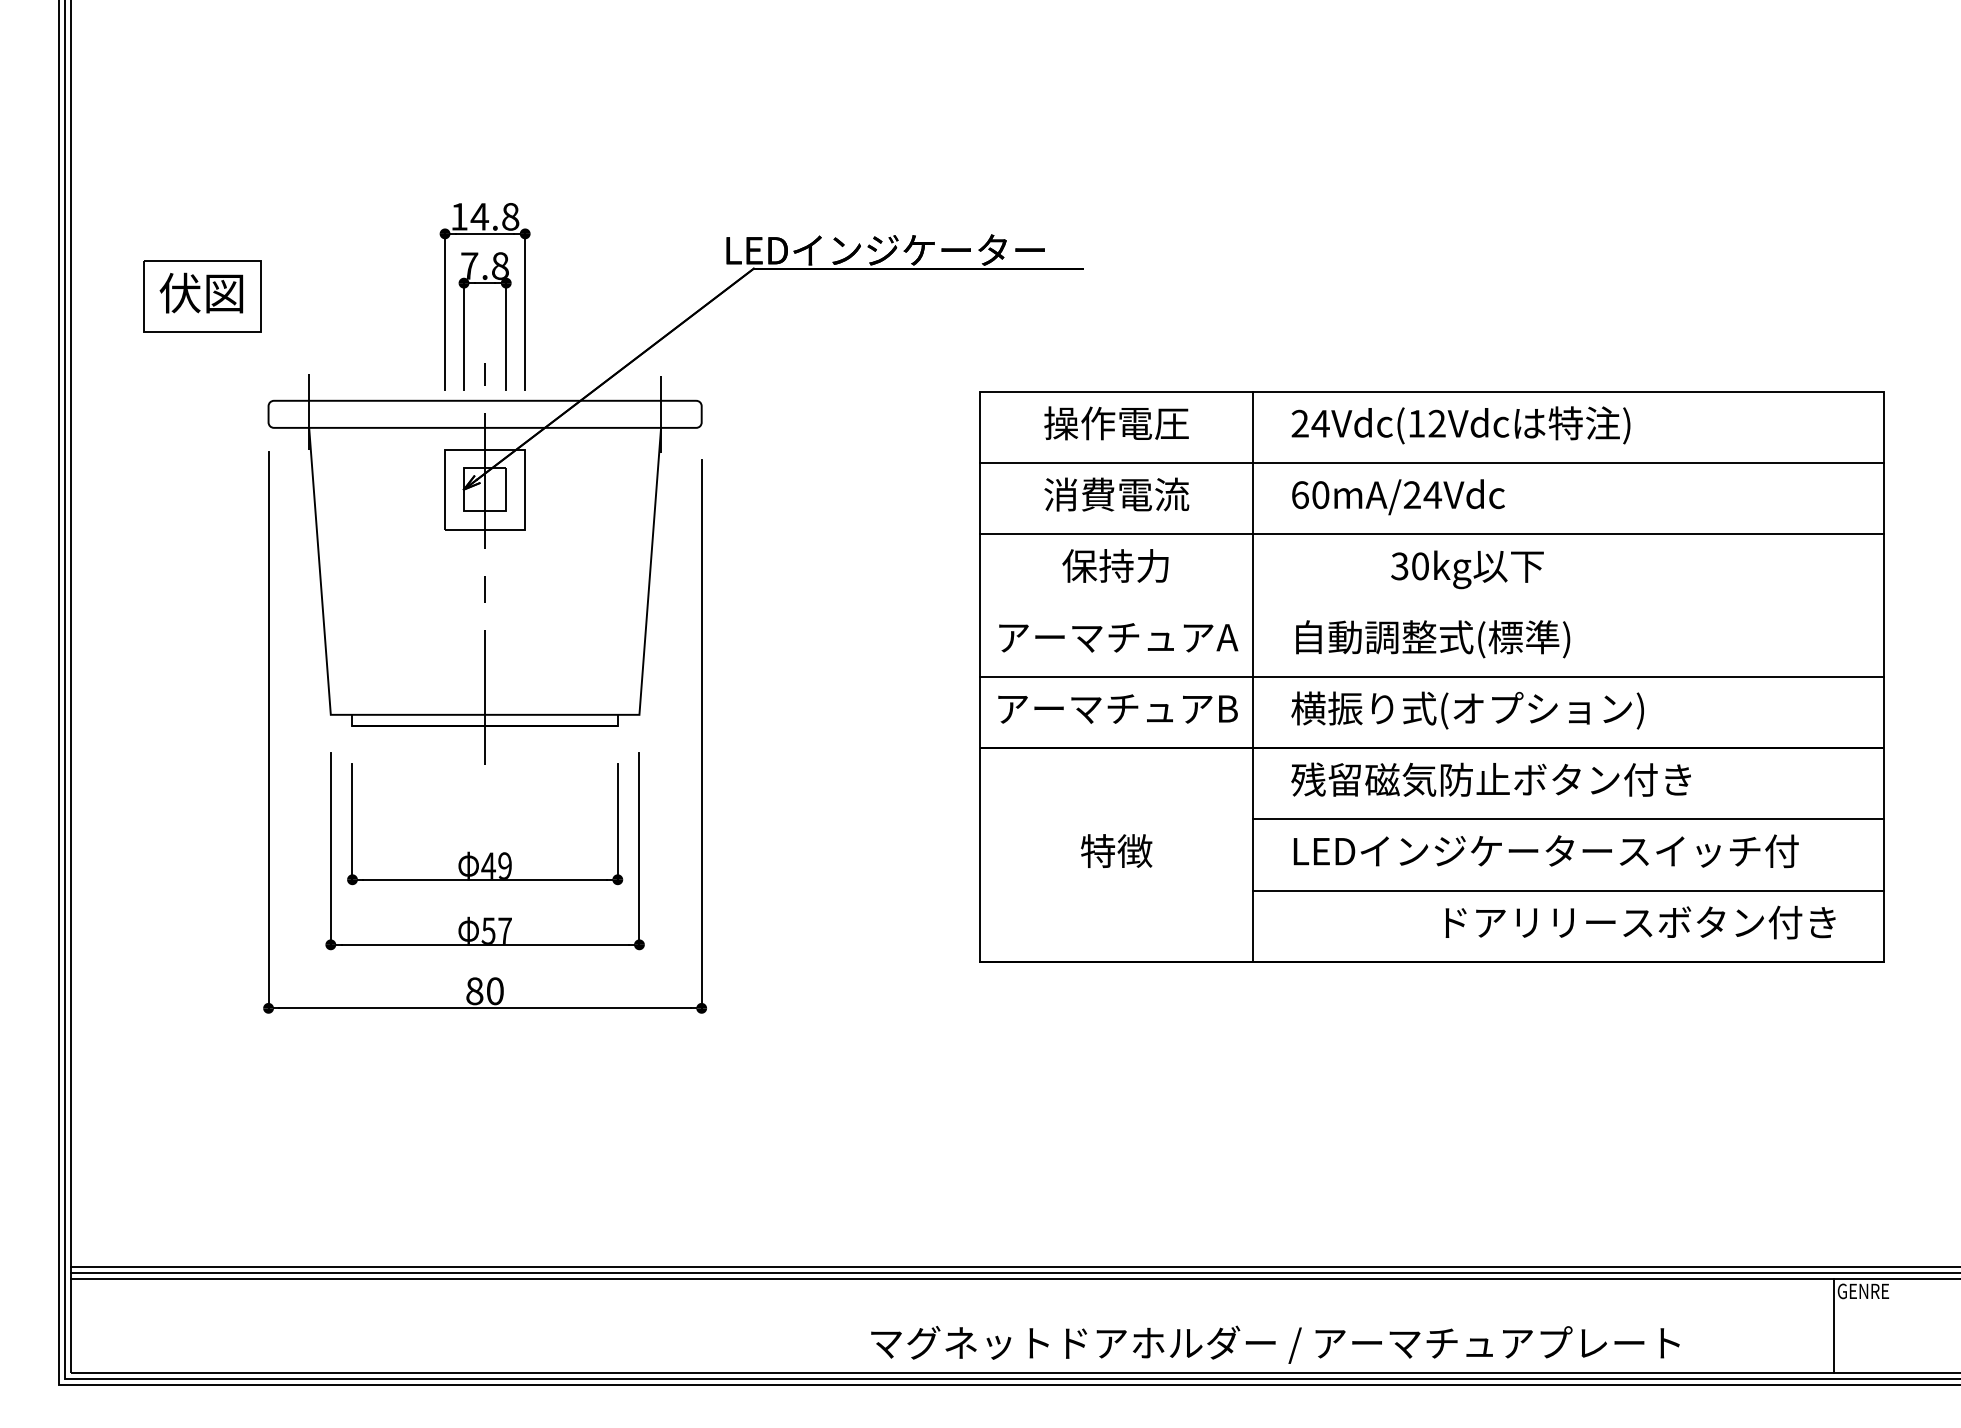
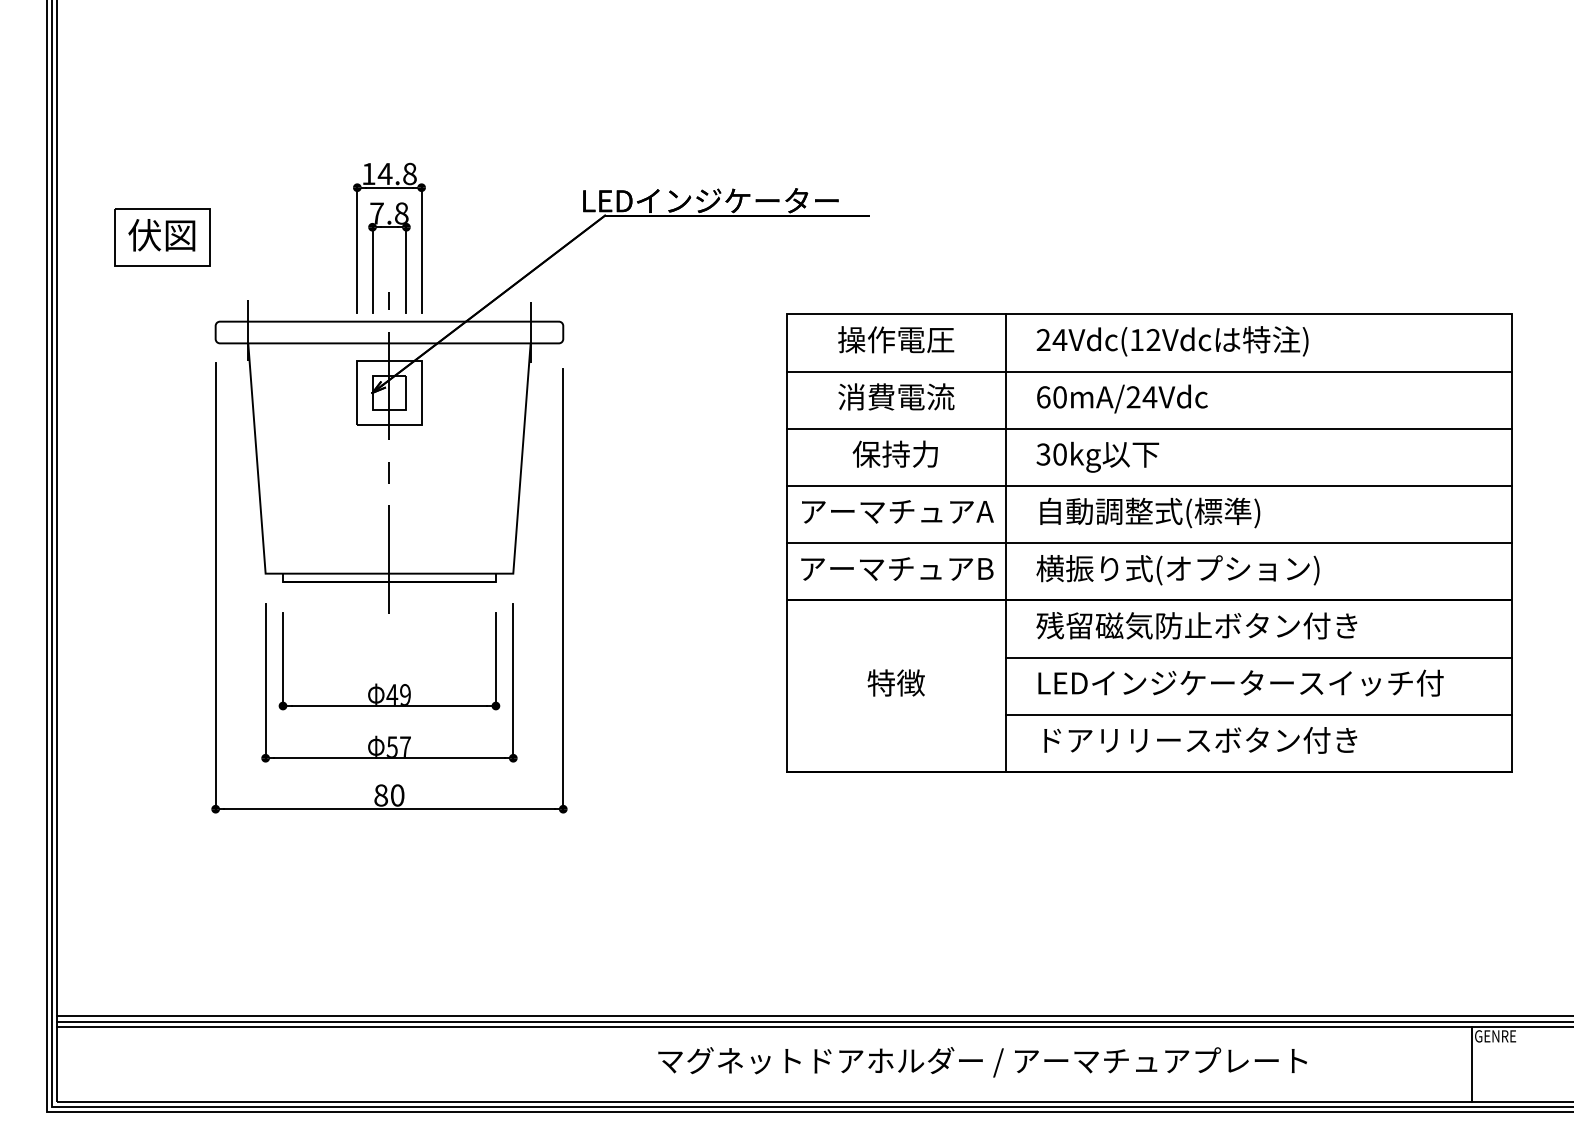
text: (1467, 568) -> (1097, 456), moved
line: (1430, 604) -> (1148, 485), added
text: (1640, 922) -> (1200, 740), moved
text: (1275, 1345) -> (982, 1062), moved

